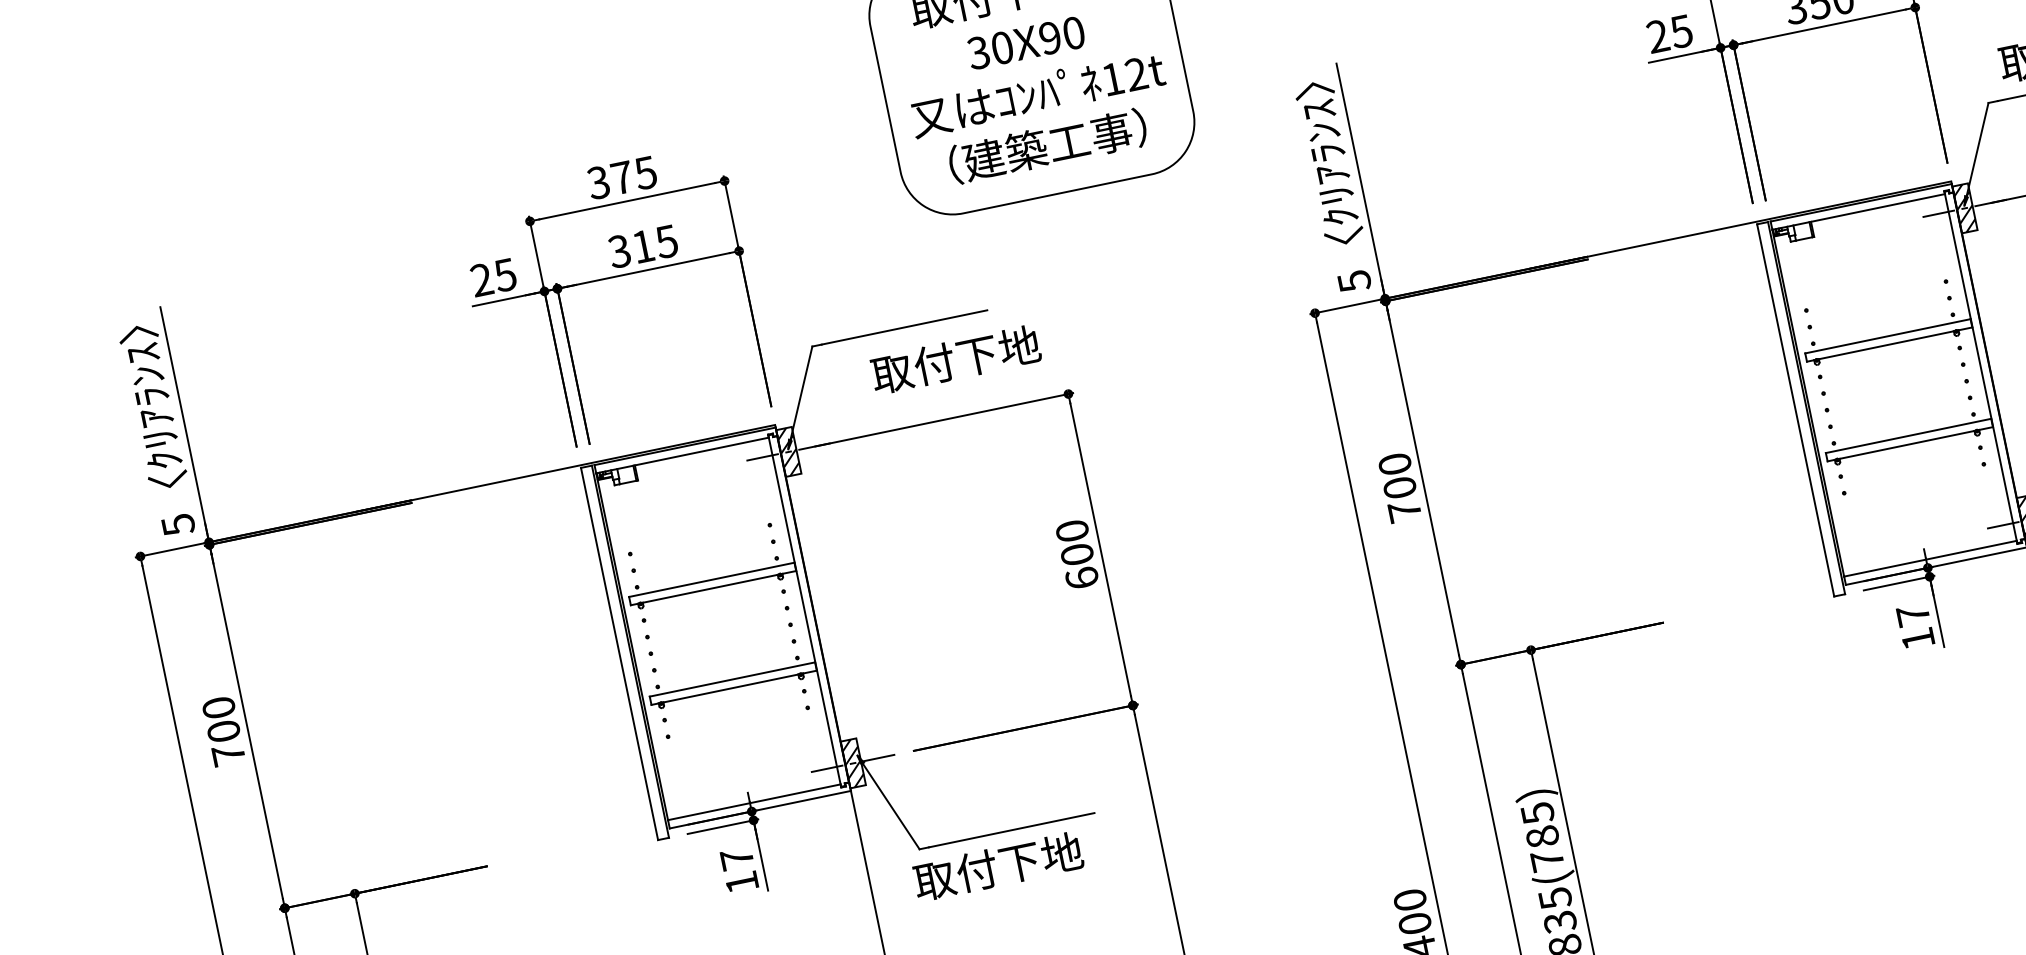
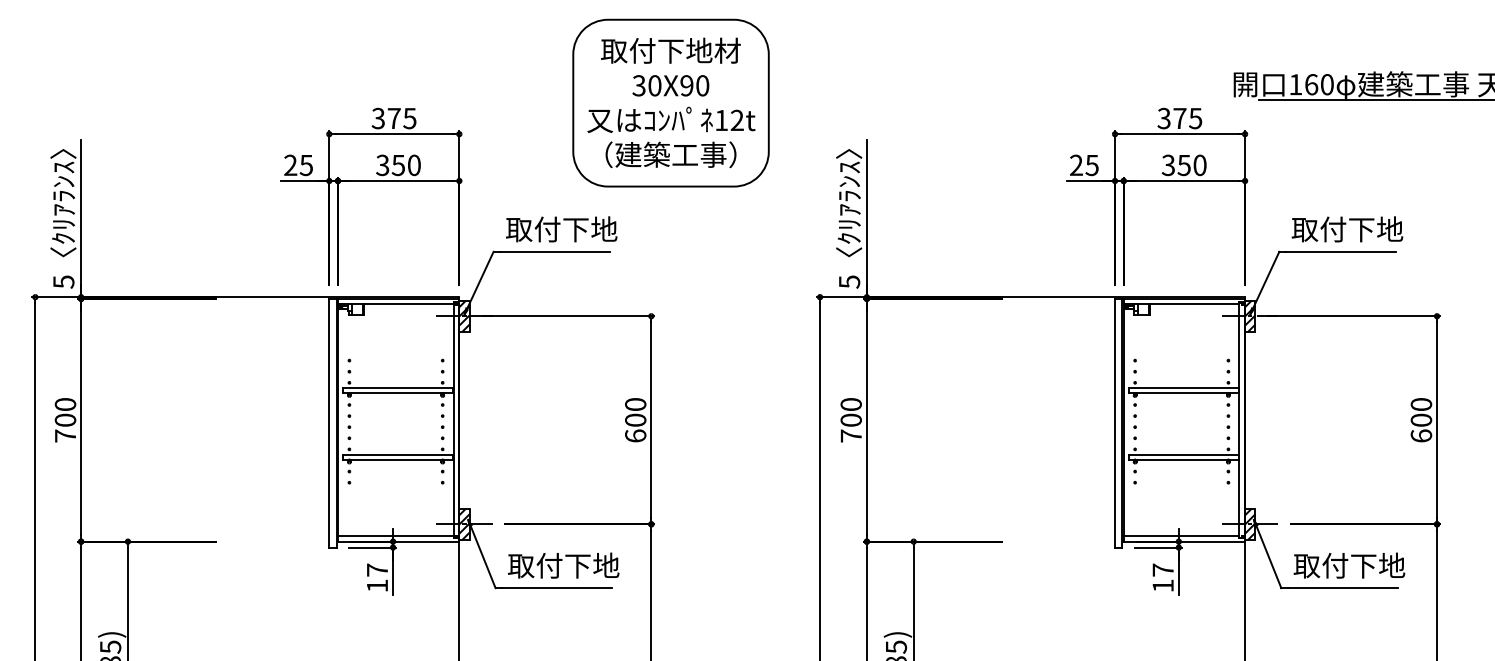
text: (653, 244) -> (405, 165), 315 -> 350
text: (955, 360) -> (561, 229), moved
text: (997, 866) -> (563, 565), moved

